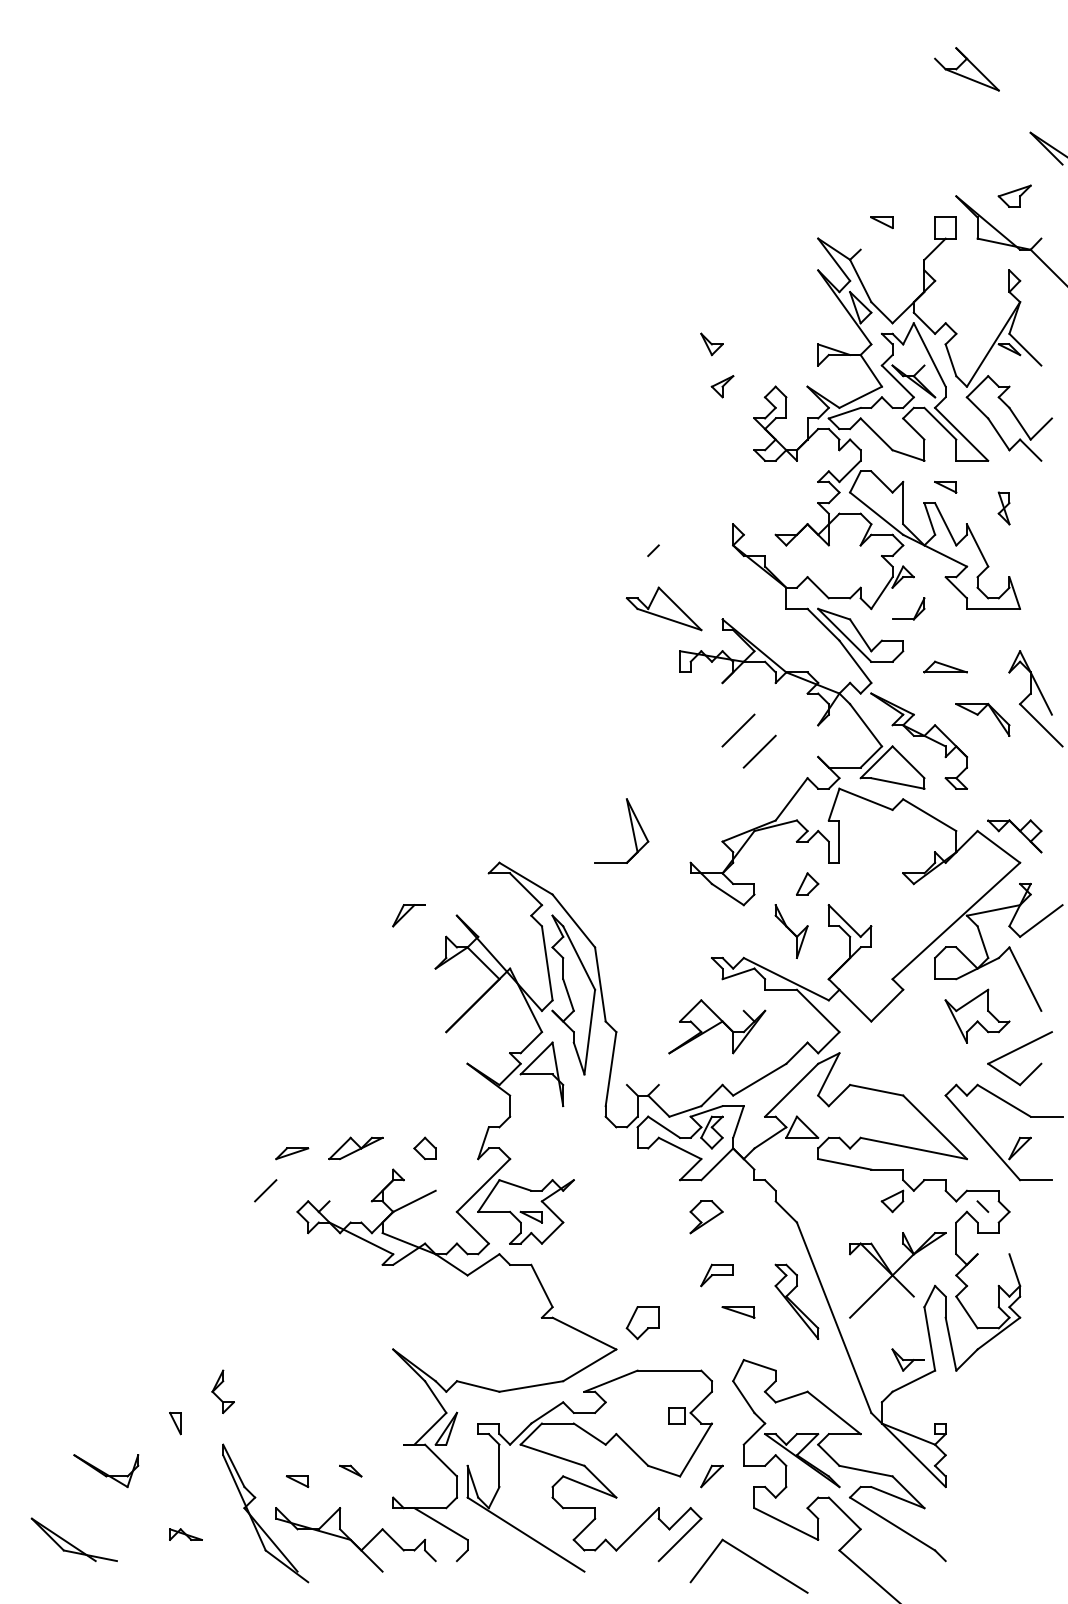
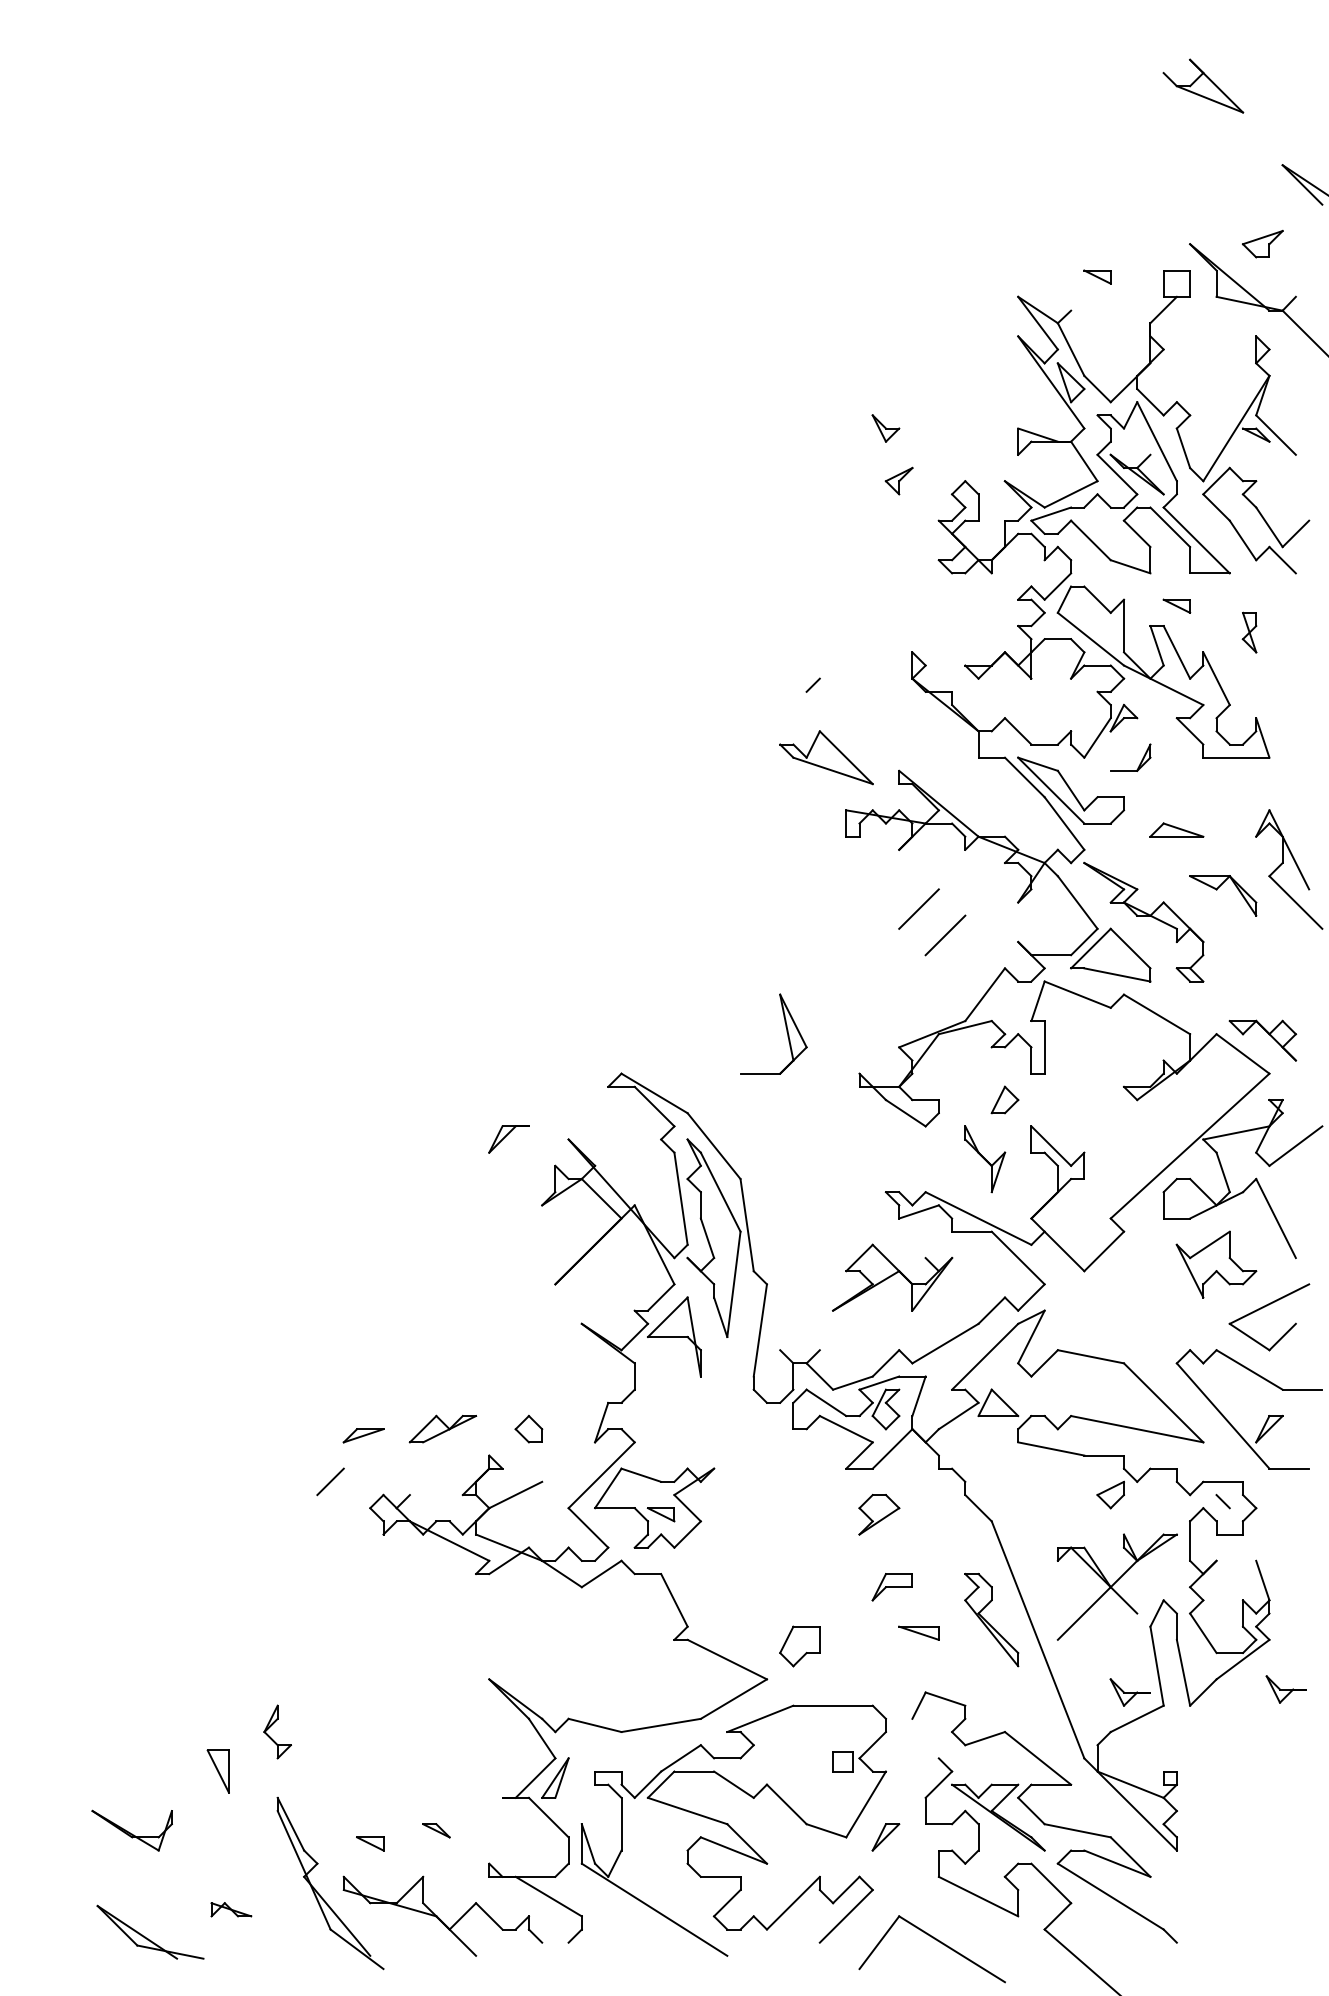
part: (1032, 1357) -> (1285, 1689), added
line: (743, 1396) -> (925, 1738), removed
part: (174, 1423) -> (217, 1771), size x1.6
part: (70, 1543) -> (145, 1936), moved

